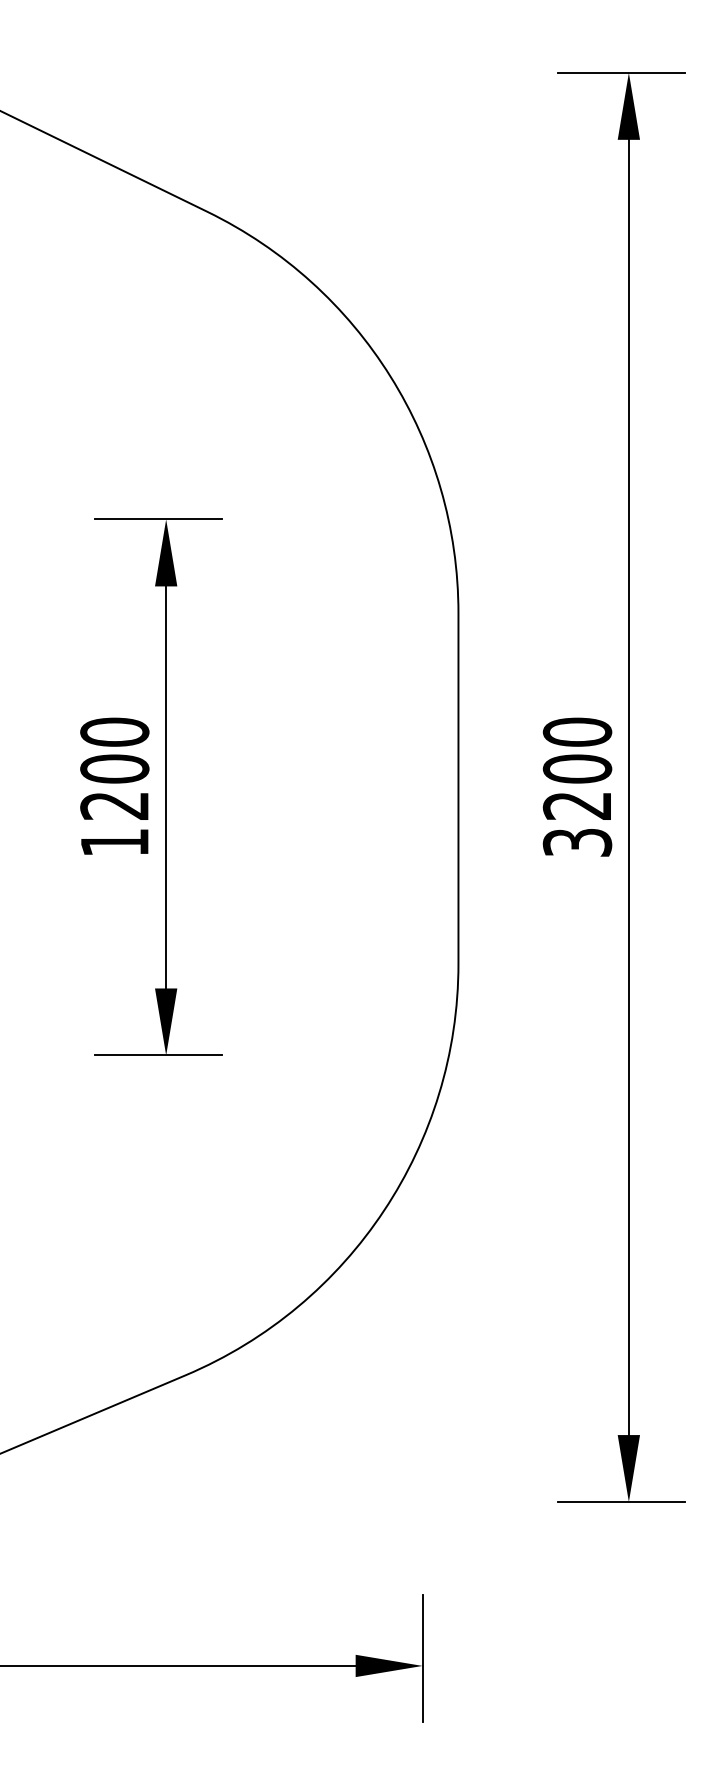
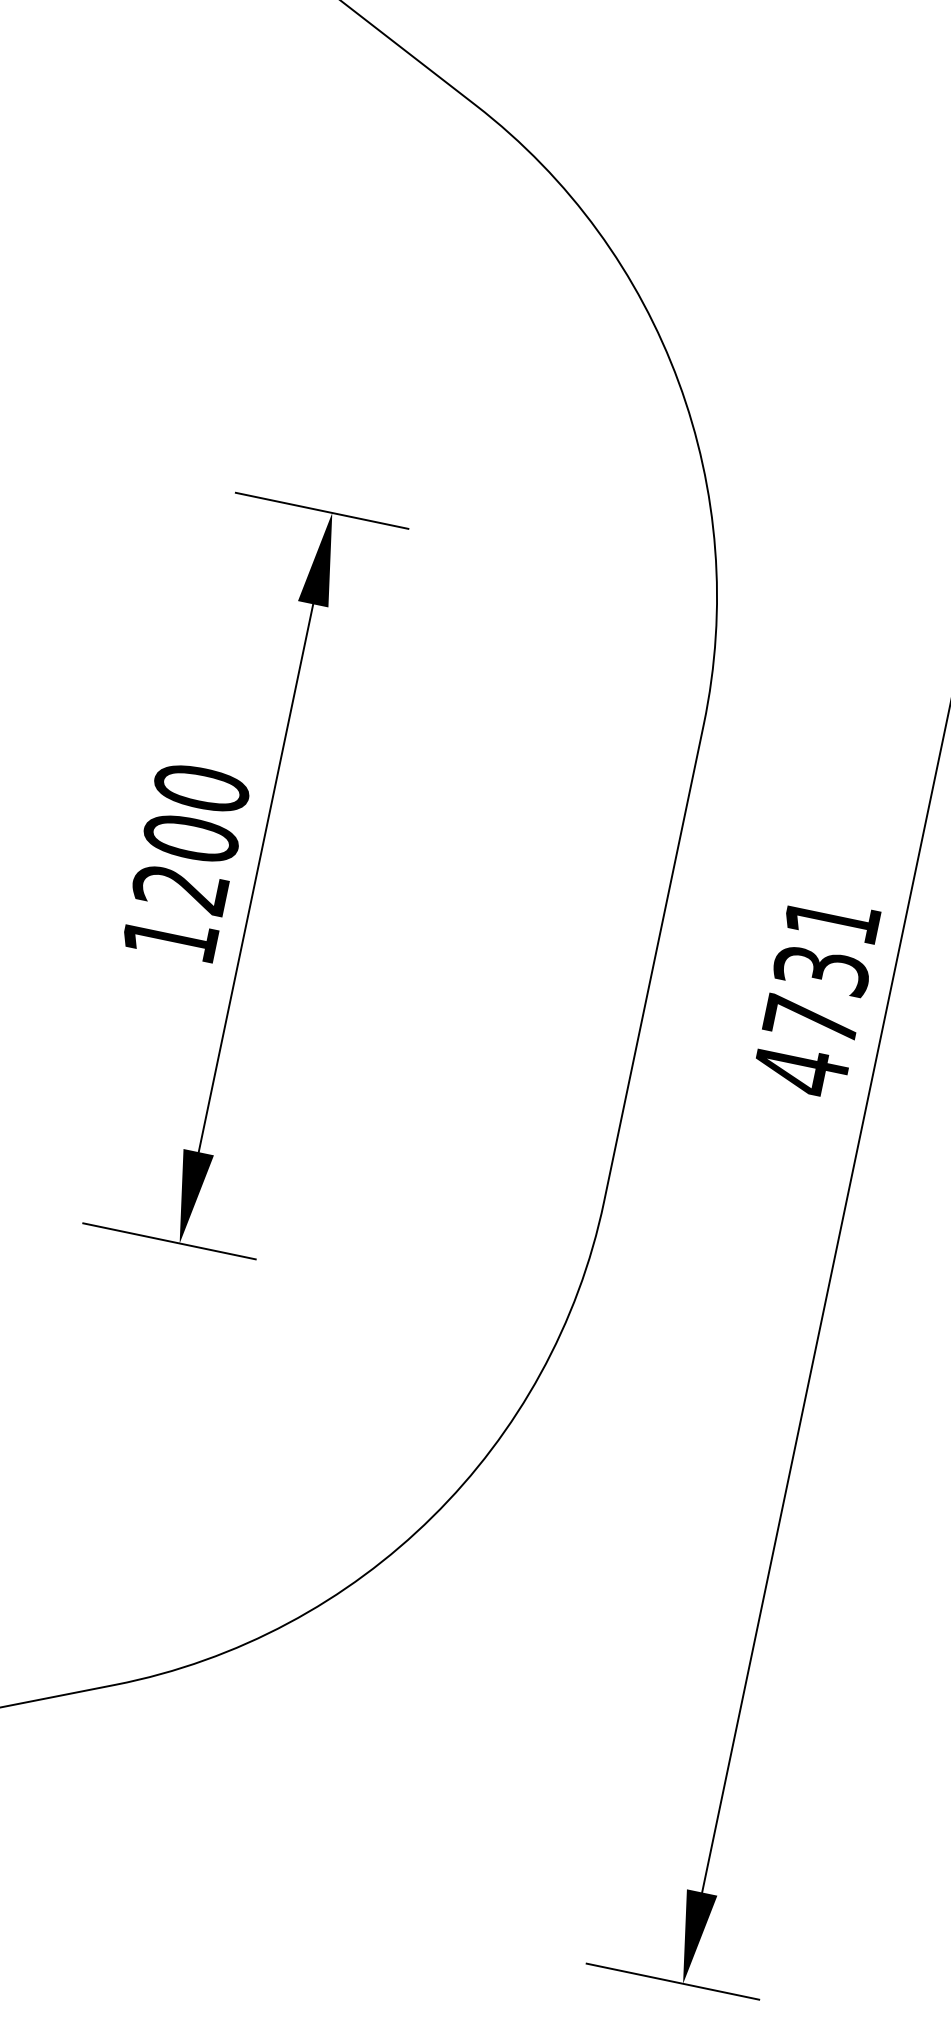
text: (577, 787) -> (816, 995), 3200 -> 4731

